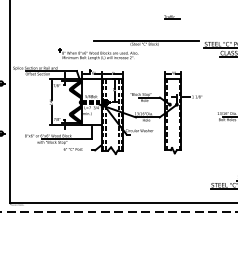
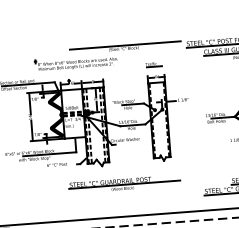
part: (172, 17) -> (154, 64), moved
part: (135, 172) -> (124, 184), added

